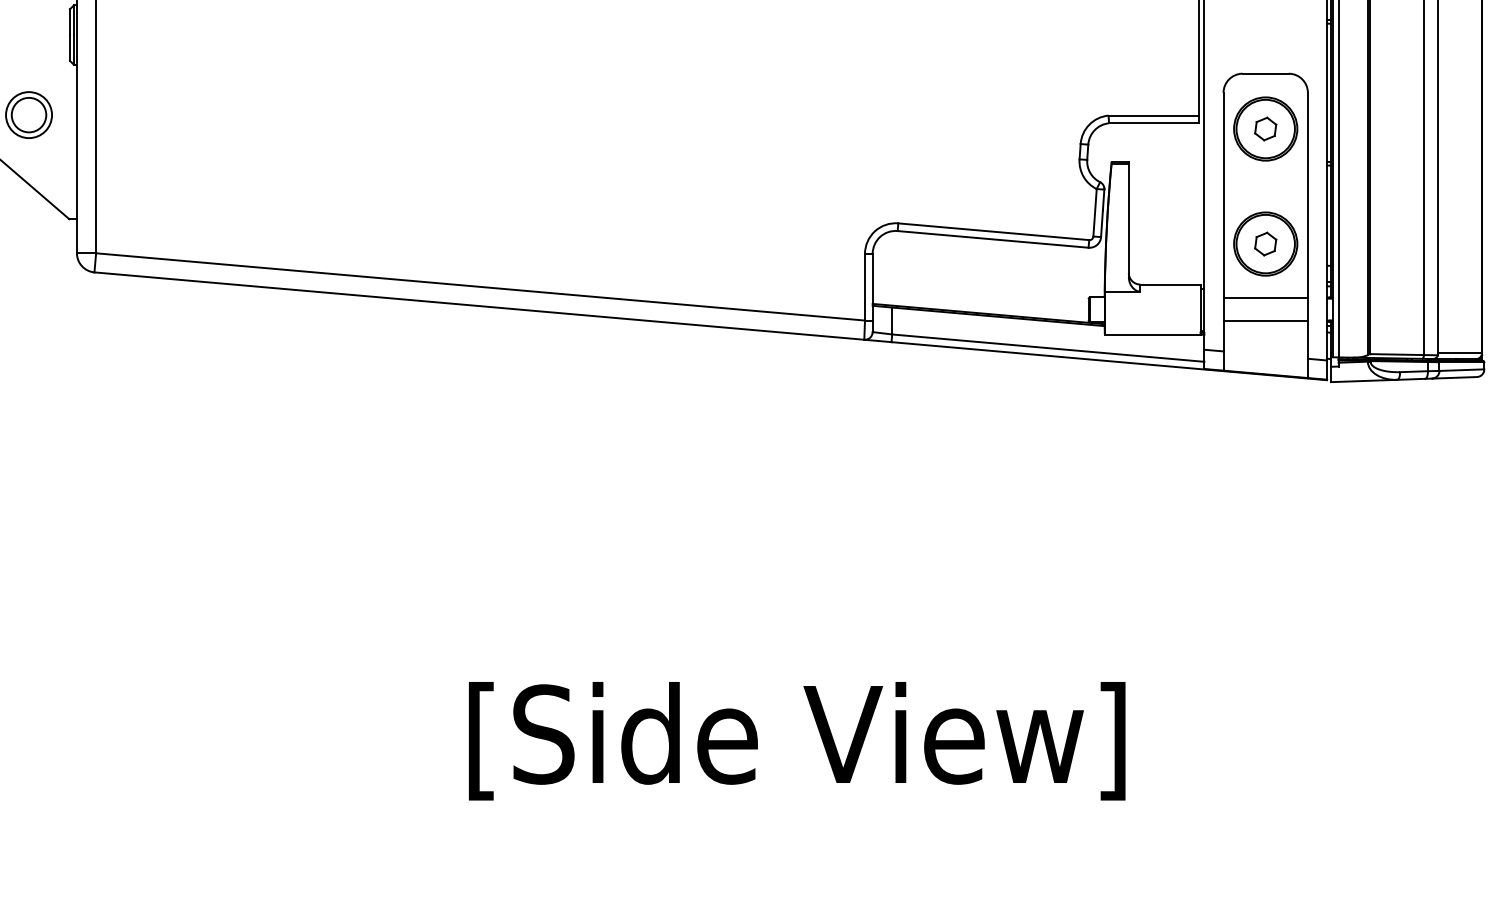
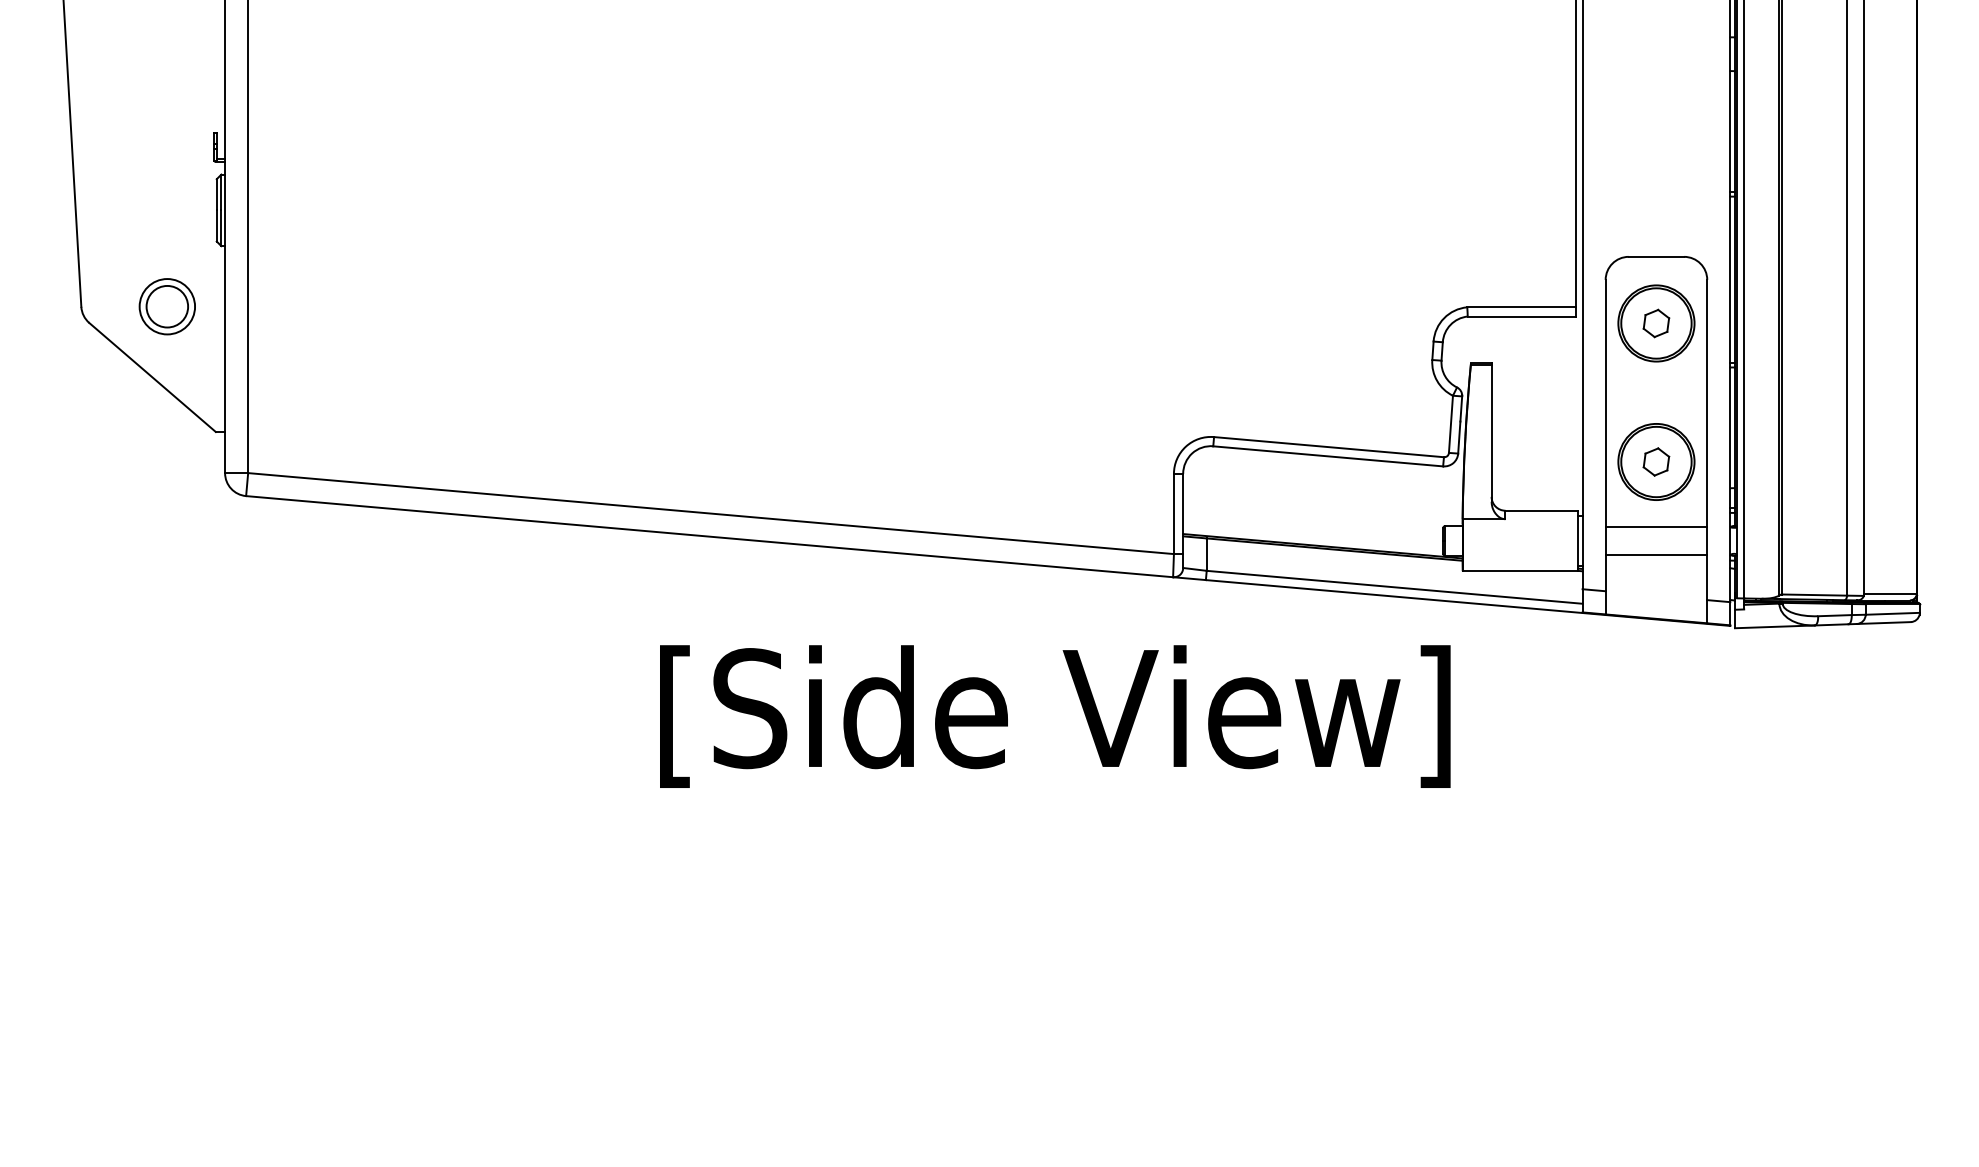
text: (797, 741) -> (1055, 716), moved

